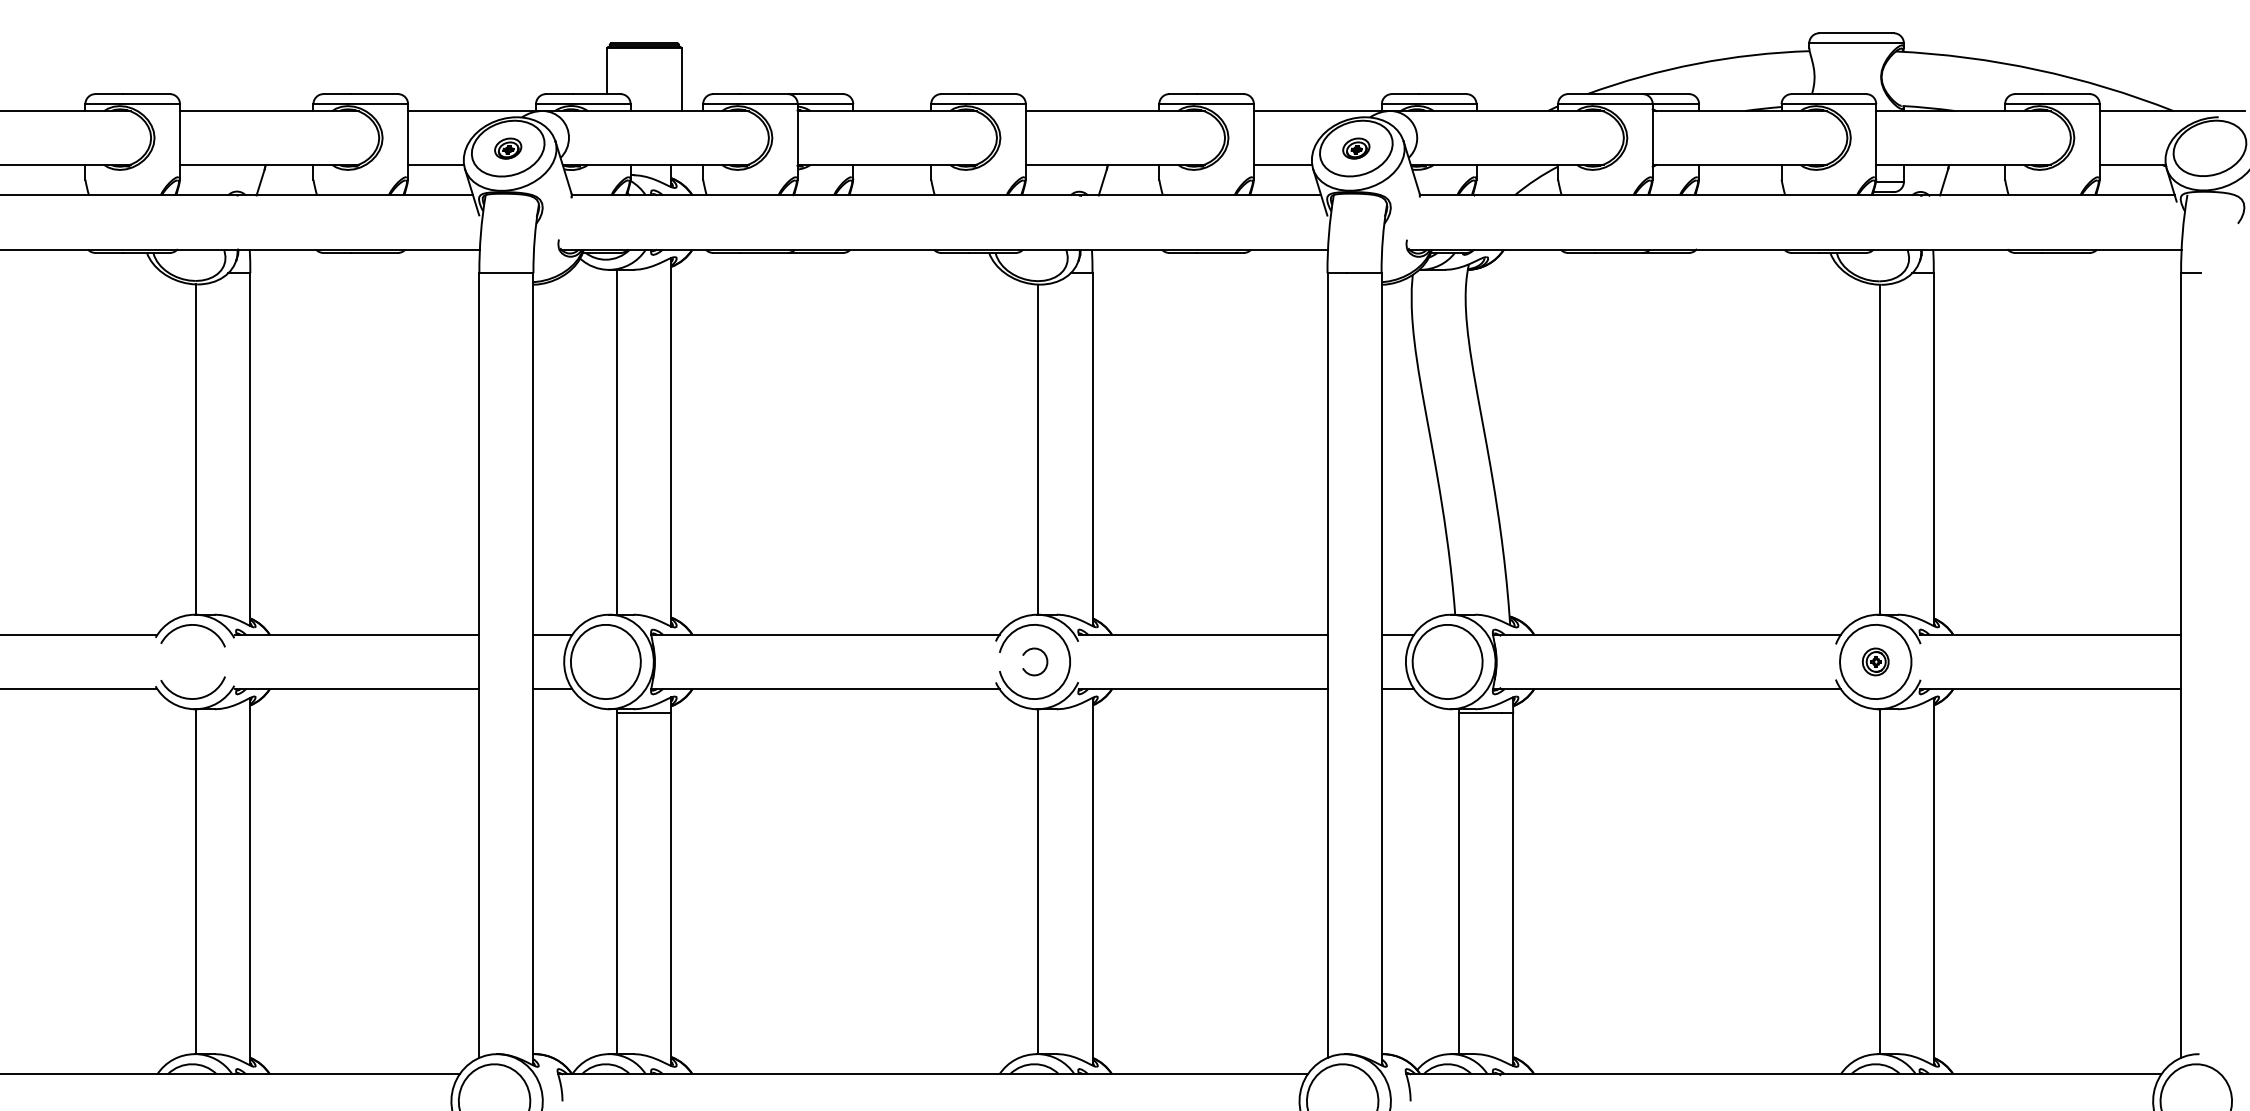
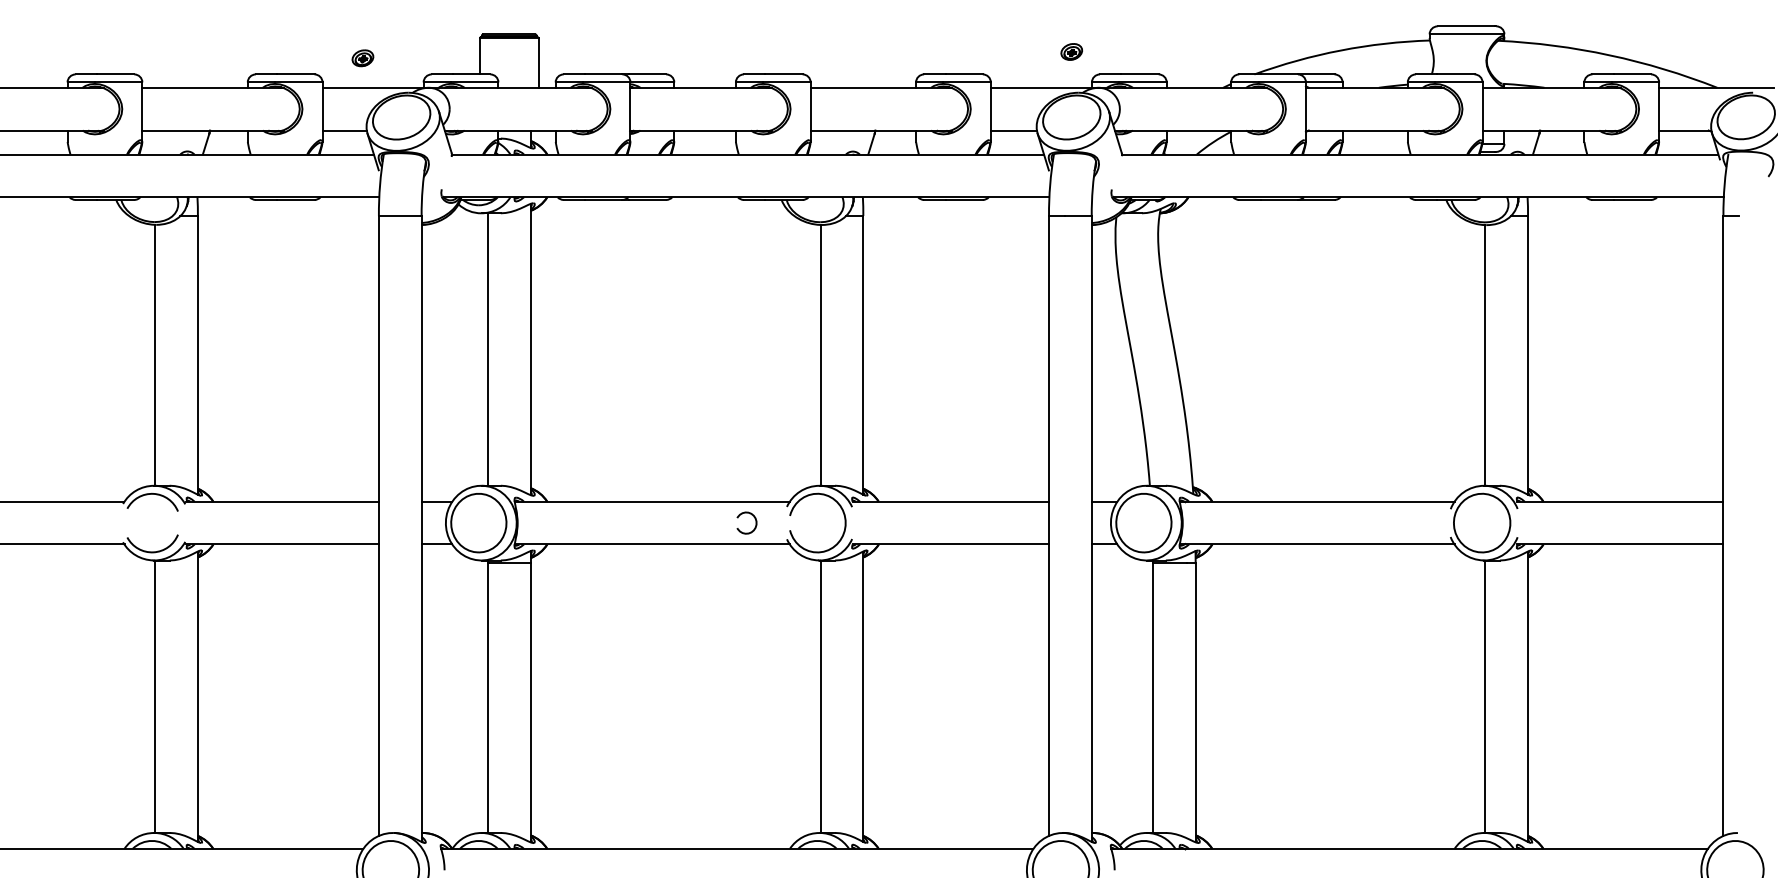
part: (508, 148) -> (363, 58), moved
part: (1356, 148) -> (1071, 51), moved
curve: (1045, 657) -> (755, 519), moved
part: (1875, 661) -> (1481, 522), removed

